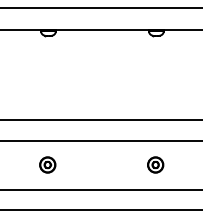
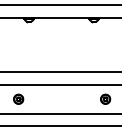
part: (47, 163) -> (18, 98), moved
part: (155, 163) -> (105, 98), moved

